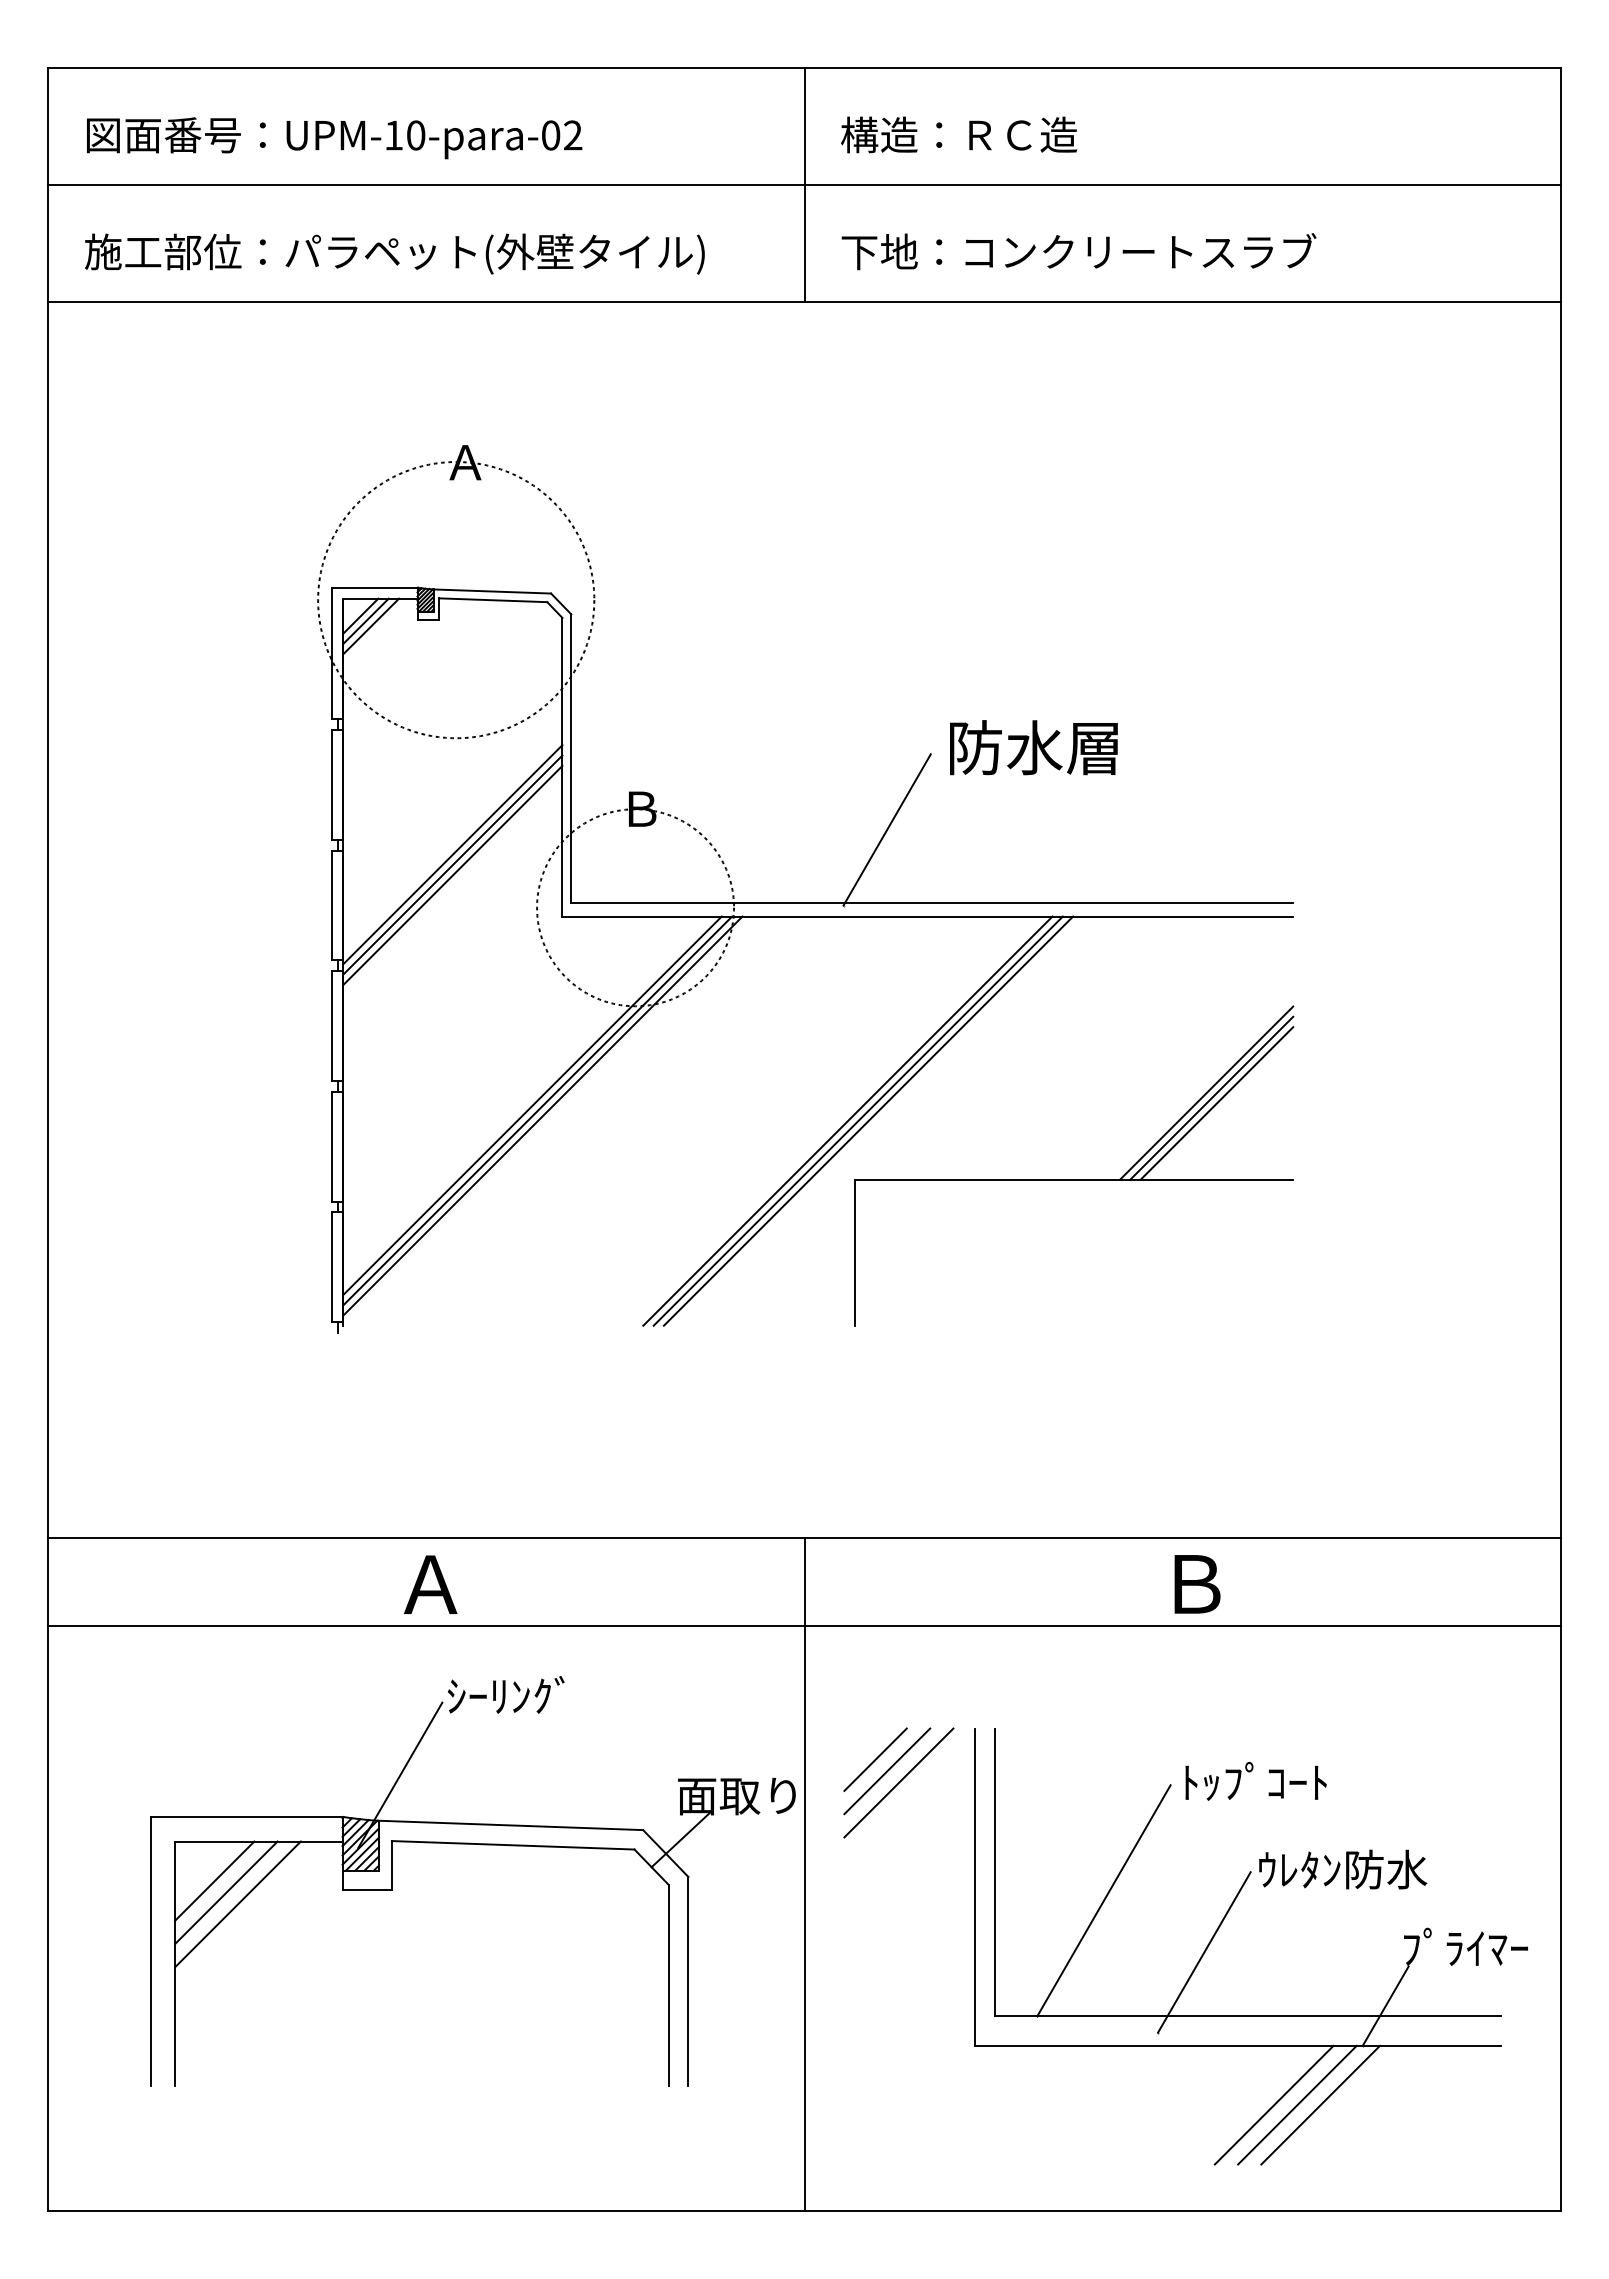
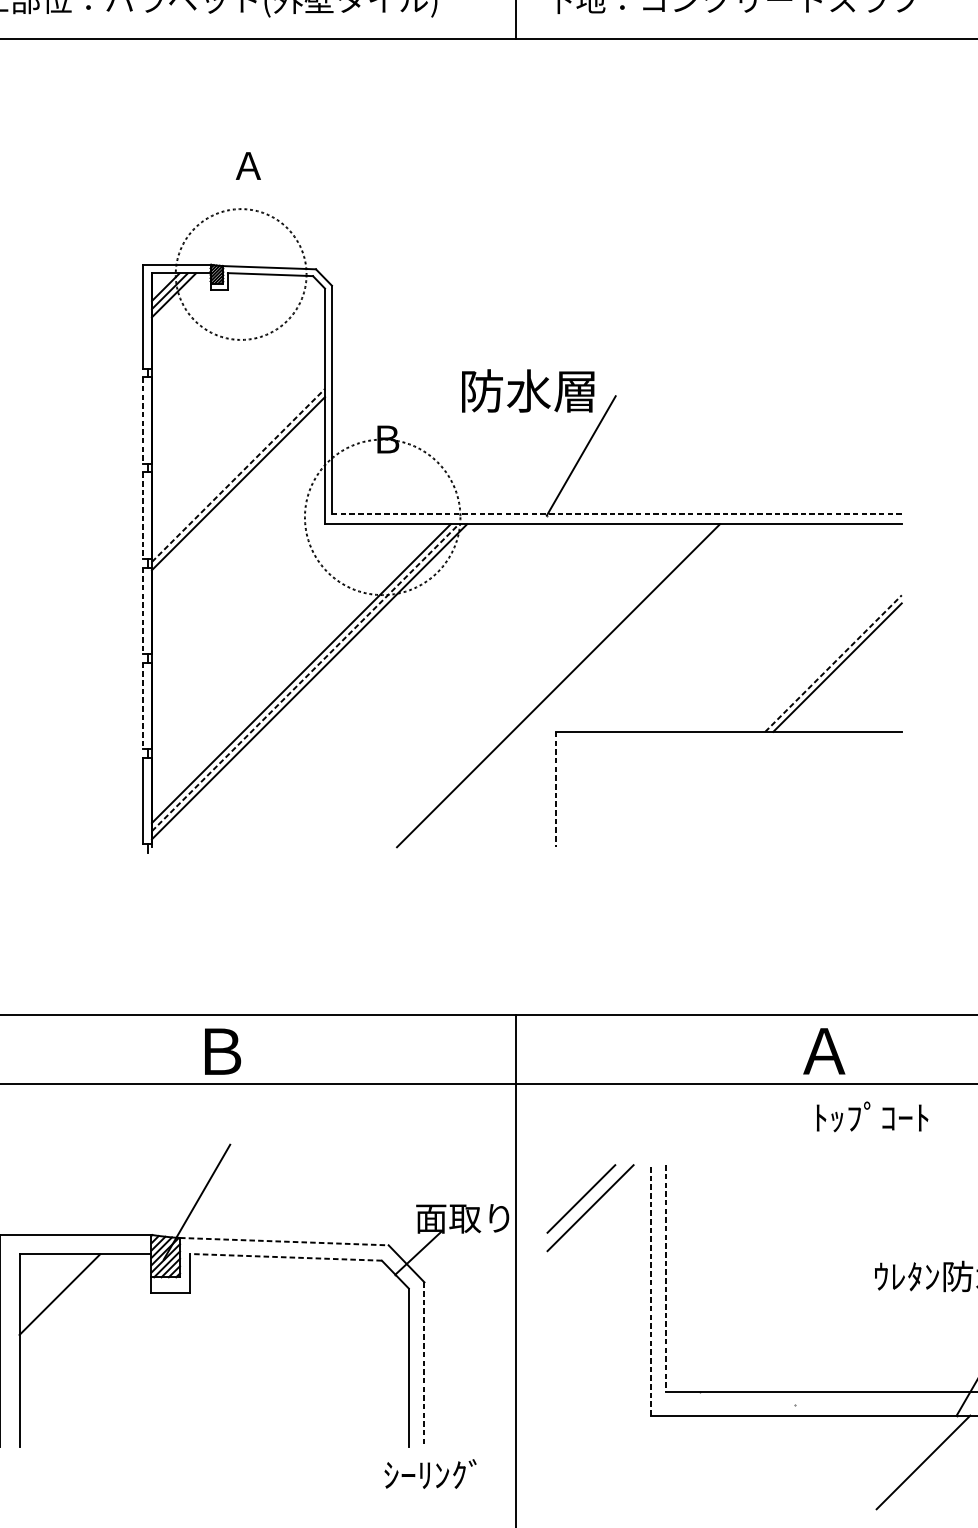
circle: (456, 600) -> (241, 274), size x0.6
text: (1033, 747) -> (527, 390), moved
line: (332, 785) -> (143, 420), solid -> dashed
line: (453, 854) -> (239, 475), solid -> dashed
line: (452, 875) -> (238, 491), removed
line: (932, 903) -> (617, 513), solid -> dashed
line: (332, 905) -> (143, 515), solid -> dashed
line: (332, 1026) -> (143, 611), solid -> dashed
line: (1207, 1092) -> (834, 663), solid -> dashed
line: (1216, 1103) -> (841, 671), removed
line: (537, 1110) -> (305, 677), solid -> dashed
line: (847, 1120) -> (549, 685), removed
line: (868, 1120) -> (566, 685), removed
line: (332, 1146) -> (143, 705), solid -> dashed
line: (854, 1253) -> (555, 790), solid -> dashed
text: (430, 1584) -> (220, 1051), Ａ -> Ｂ
text: (1194, 1584) -> (823, 1051), Ｂ -> Ａ
text: (506, 1694) -> (430, 1473), moved
line: (875, 1759) -> (572, 1189), removed
text: (1255, 1780) -> (872, 1116), moved
line: (511, 1825) -> (284, 1241), solid -> dashed
line: (512, 1845) -> (285, 1257), solid -> dashed
line: (994, 1872) -> (666, 1278), solid -> dashed
line: (214, 1880) -> (50, 1285), removed
line: (975, 1887) -> (651, 1290), solid -> dashed
line: (1103, 1900) -> (752, 1300), removed
line: (237, 1903) -> (68, 1303), removed
line: (1204, 1952) -> (831, 1341), removed
line: (688, 1981) -> (424, 1364), solid -> dashed
line: (1273, 2104) -> (886, 1461), removed
line: (1297, 2104) -> (905, 1461), removed

